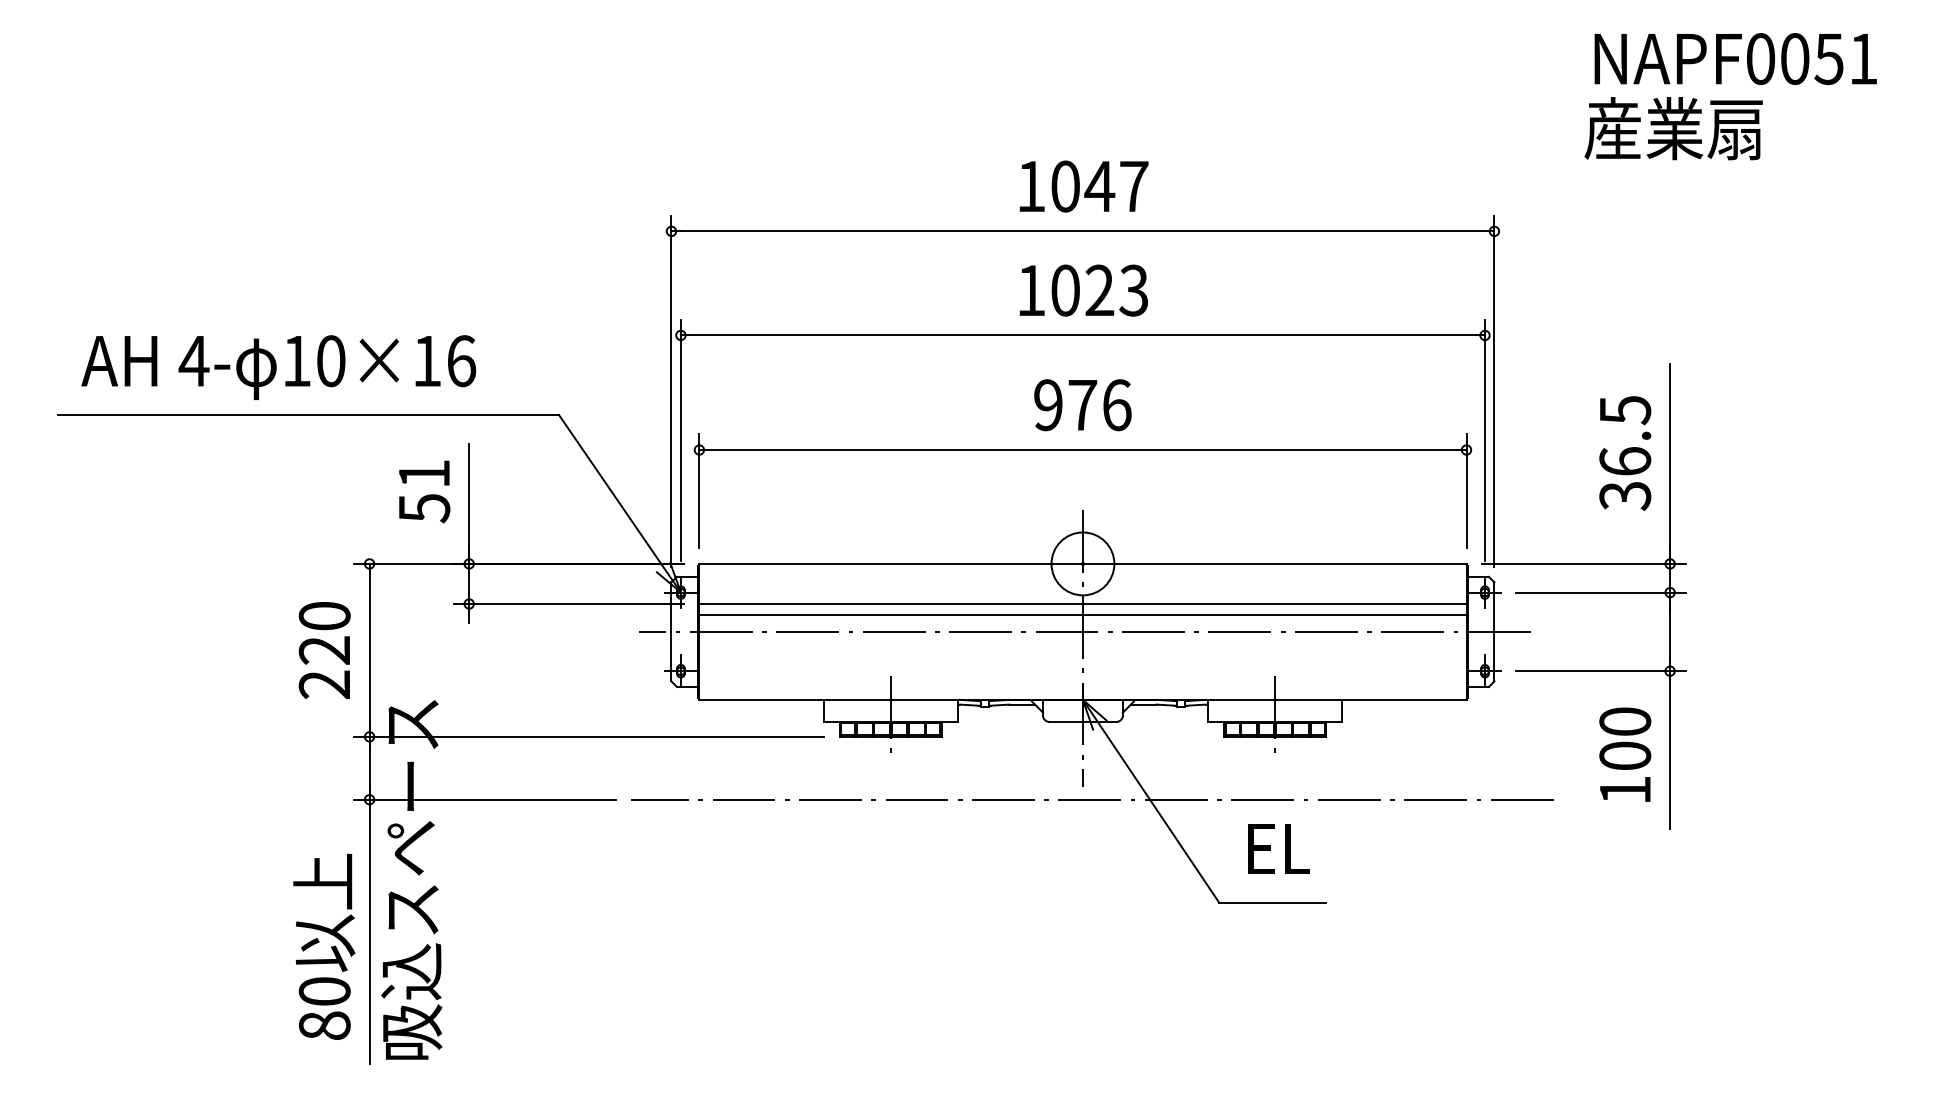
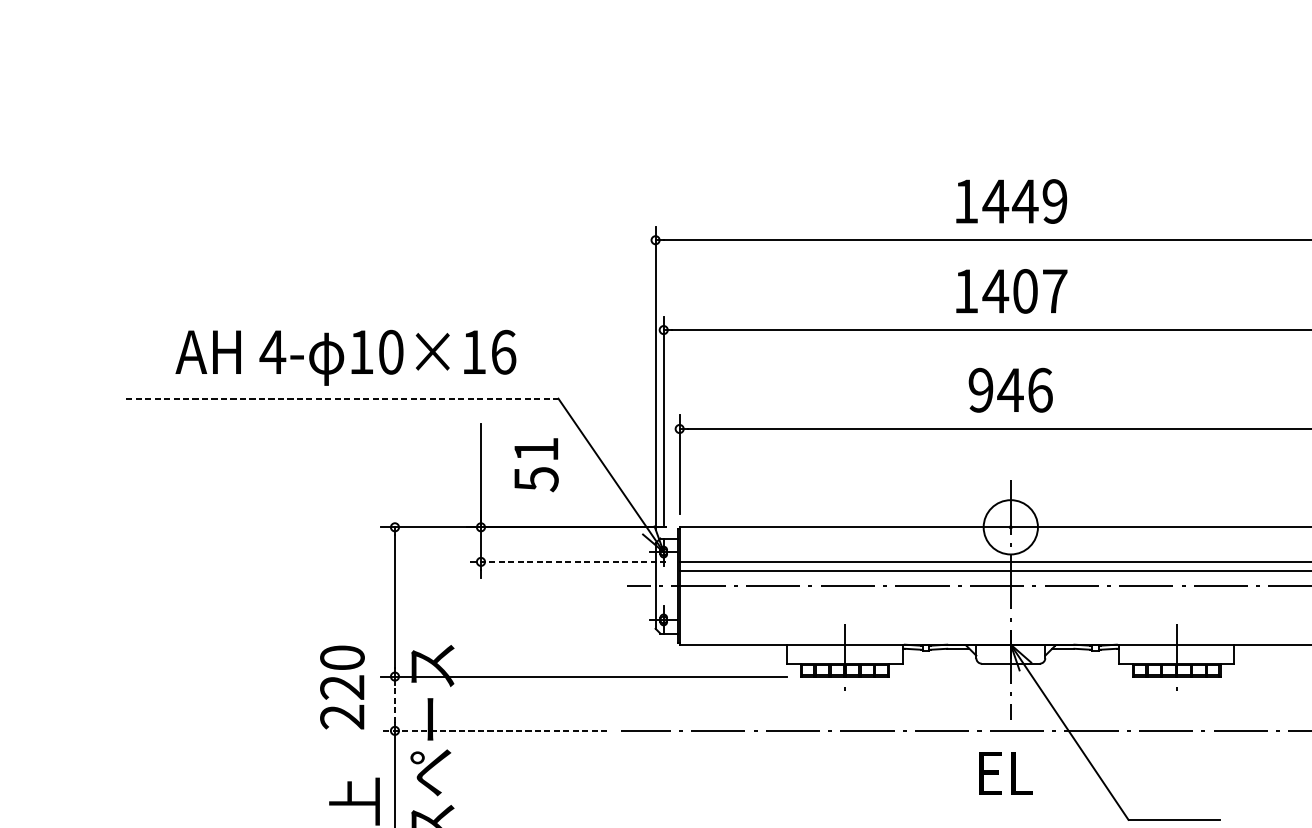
text: (1099, 186) -> (1025, 201), 1047 -> 1449
text: (1099, 290) -> (1025, 291), 1023 -> 1407
text: (278, 367) -> (345, 357), moved
text: (1082, 405) -> (1010, 390), 976 -> 946
line: (309, 414) -> (343, 398), solid -> dashed
text: (424, 491) -> (536, 464), moved
line: (568, 604) -> (566, 562), solid -> dashed
text: (324, 650) -> (342, 687), moved
line: (369, 767) -> (394, 703), solid -> dashed
line: (484, 799) -> (494, 730), solid -> dashed
text: (1278, 848) -> (1005, 772), moved

